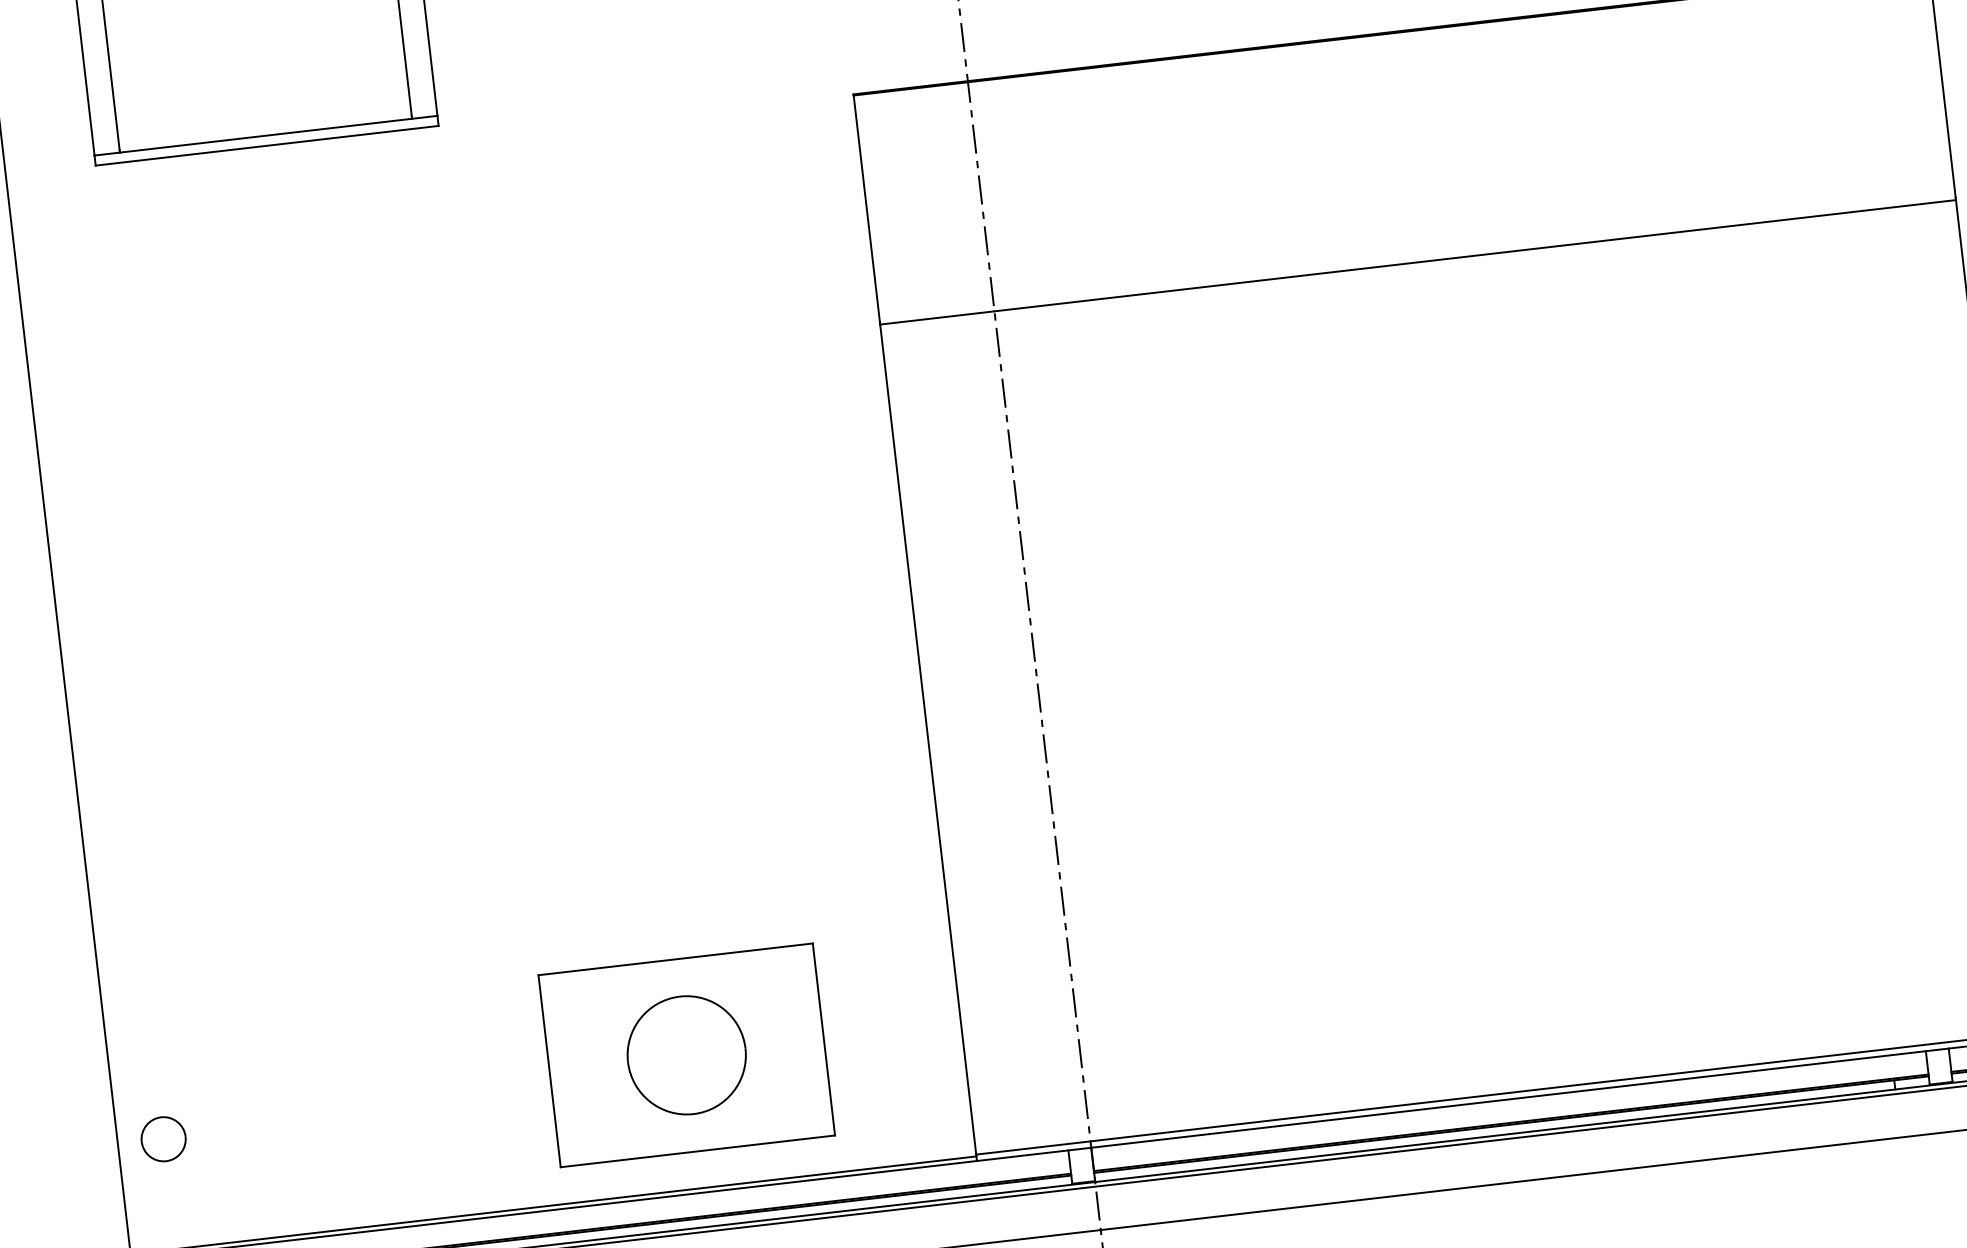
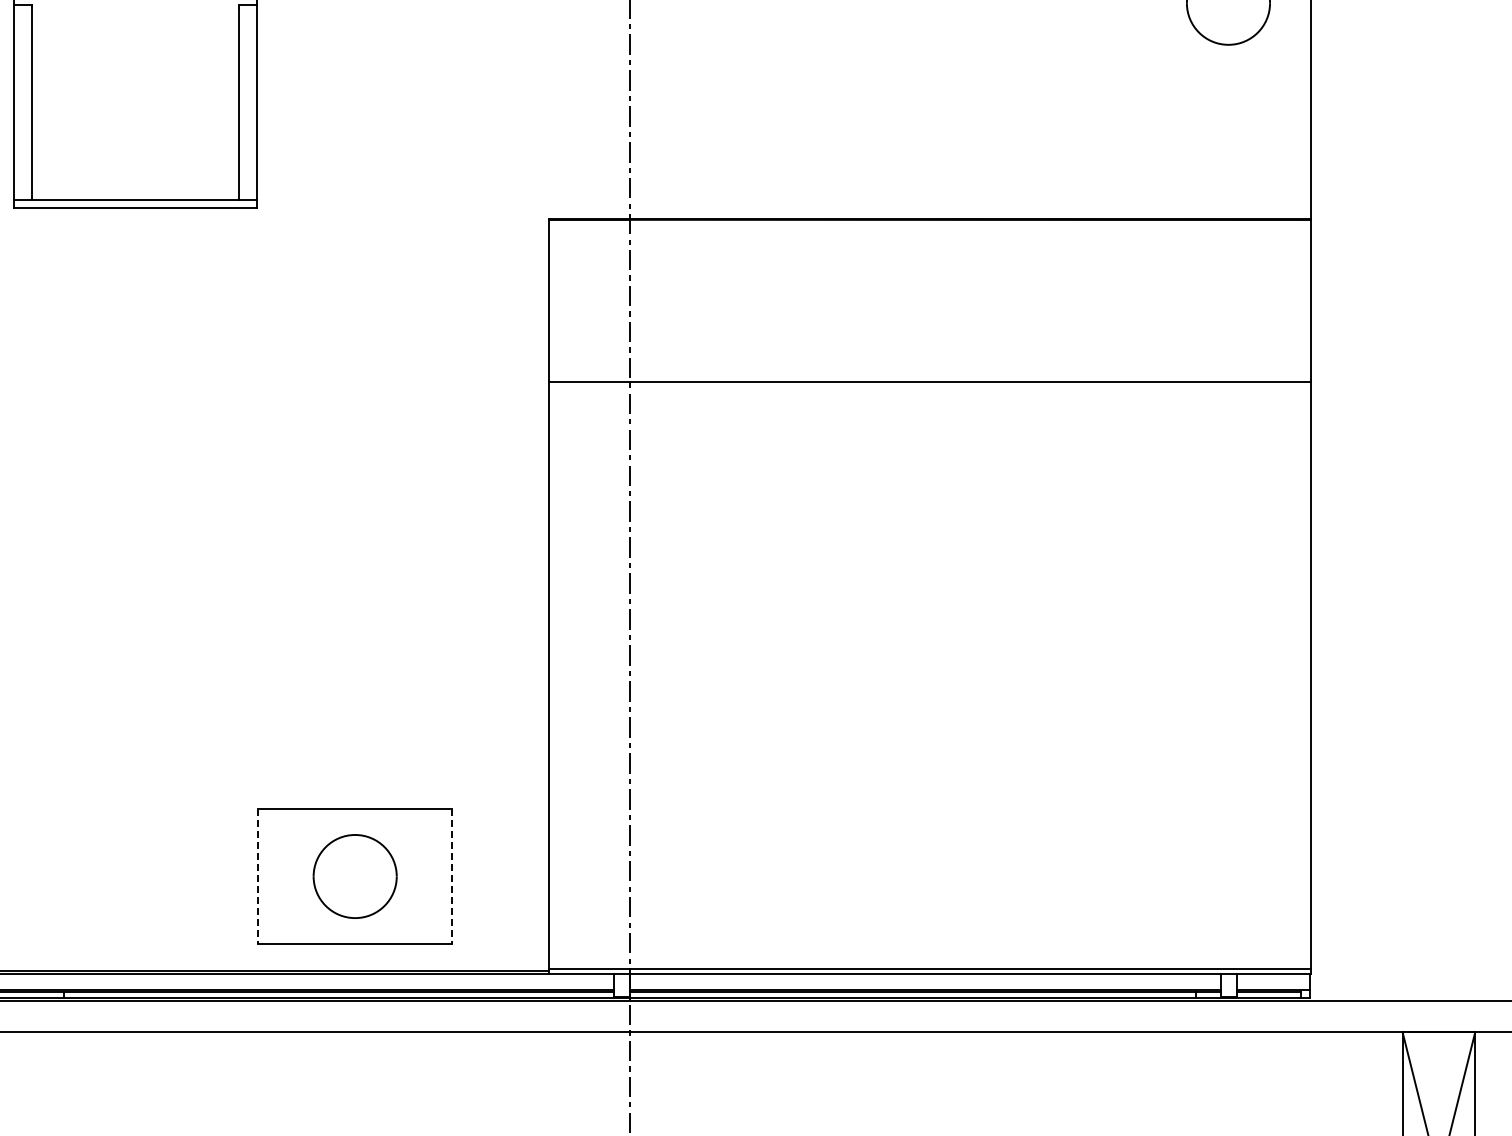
line: (824, 1039) -> (452, 876), solid -> dashed
line: (550, 1071) -> (258, 876), solid -> dashed

